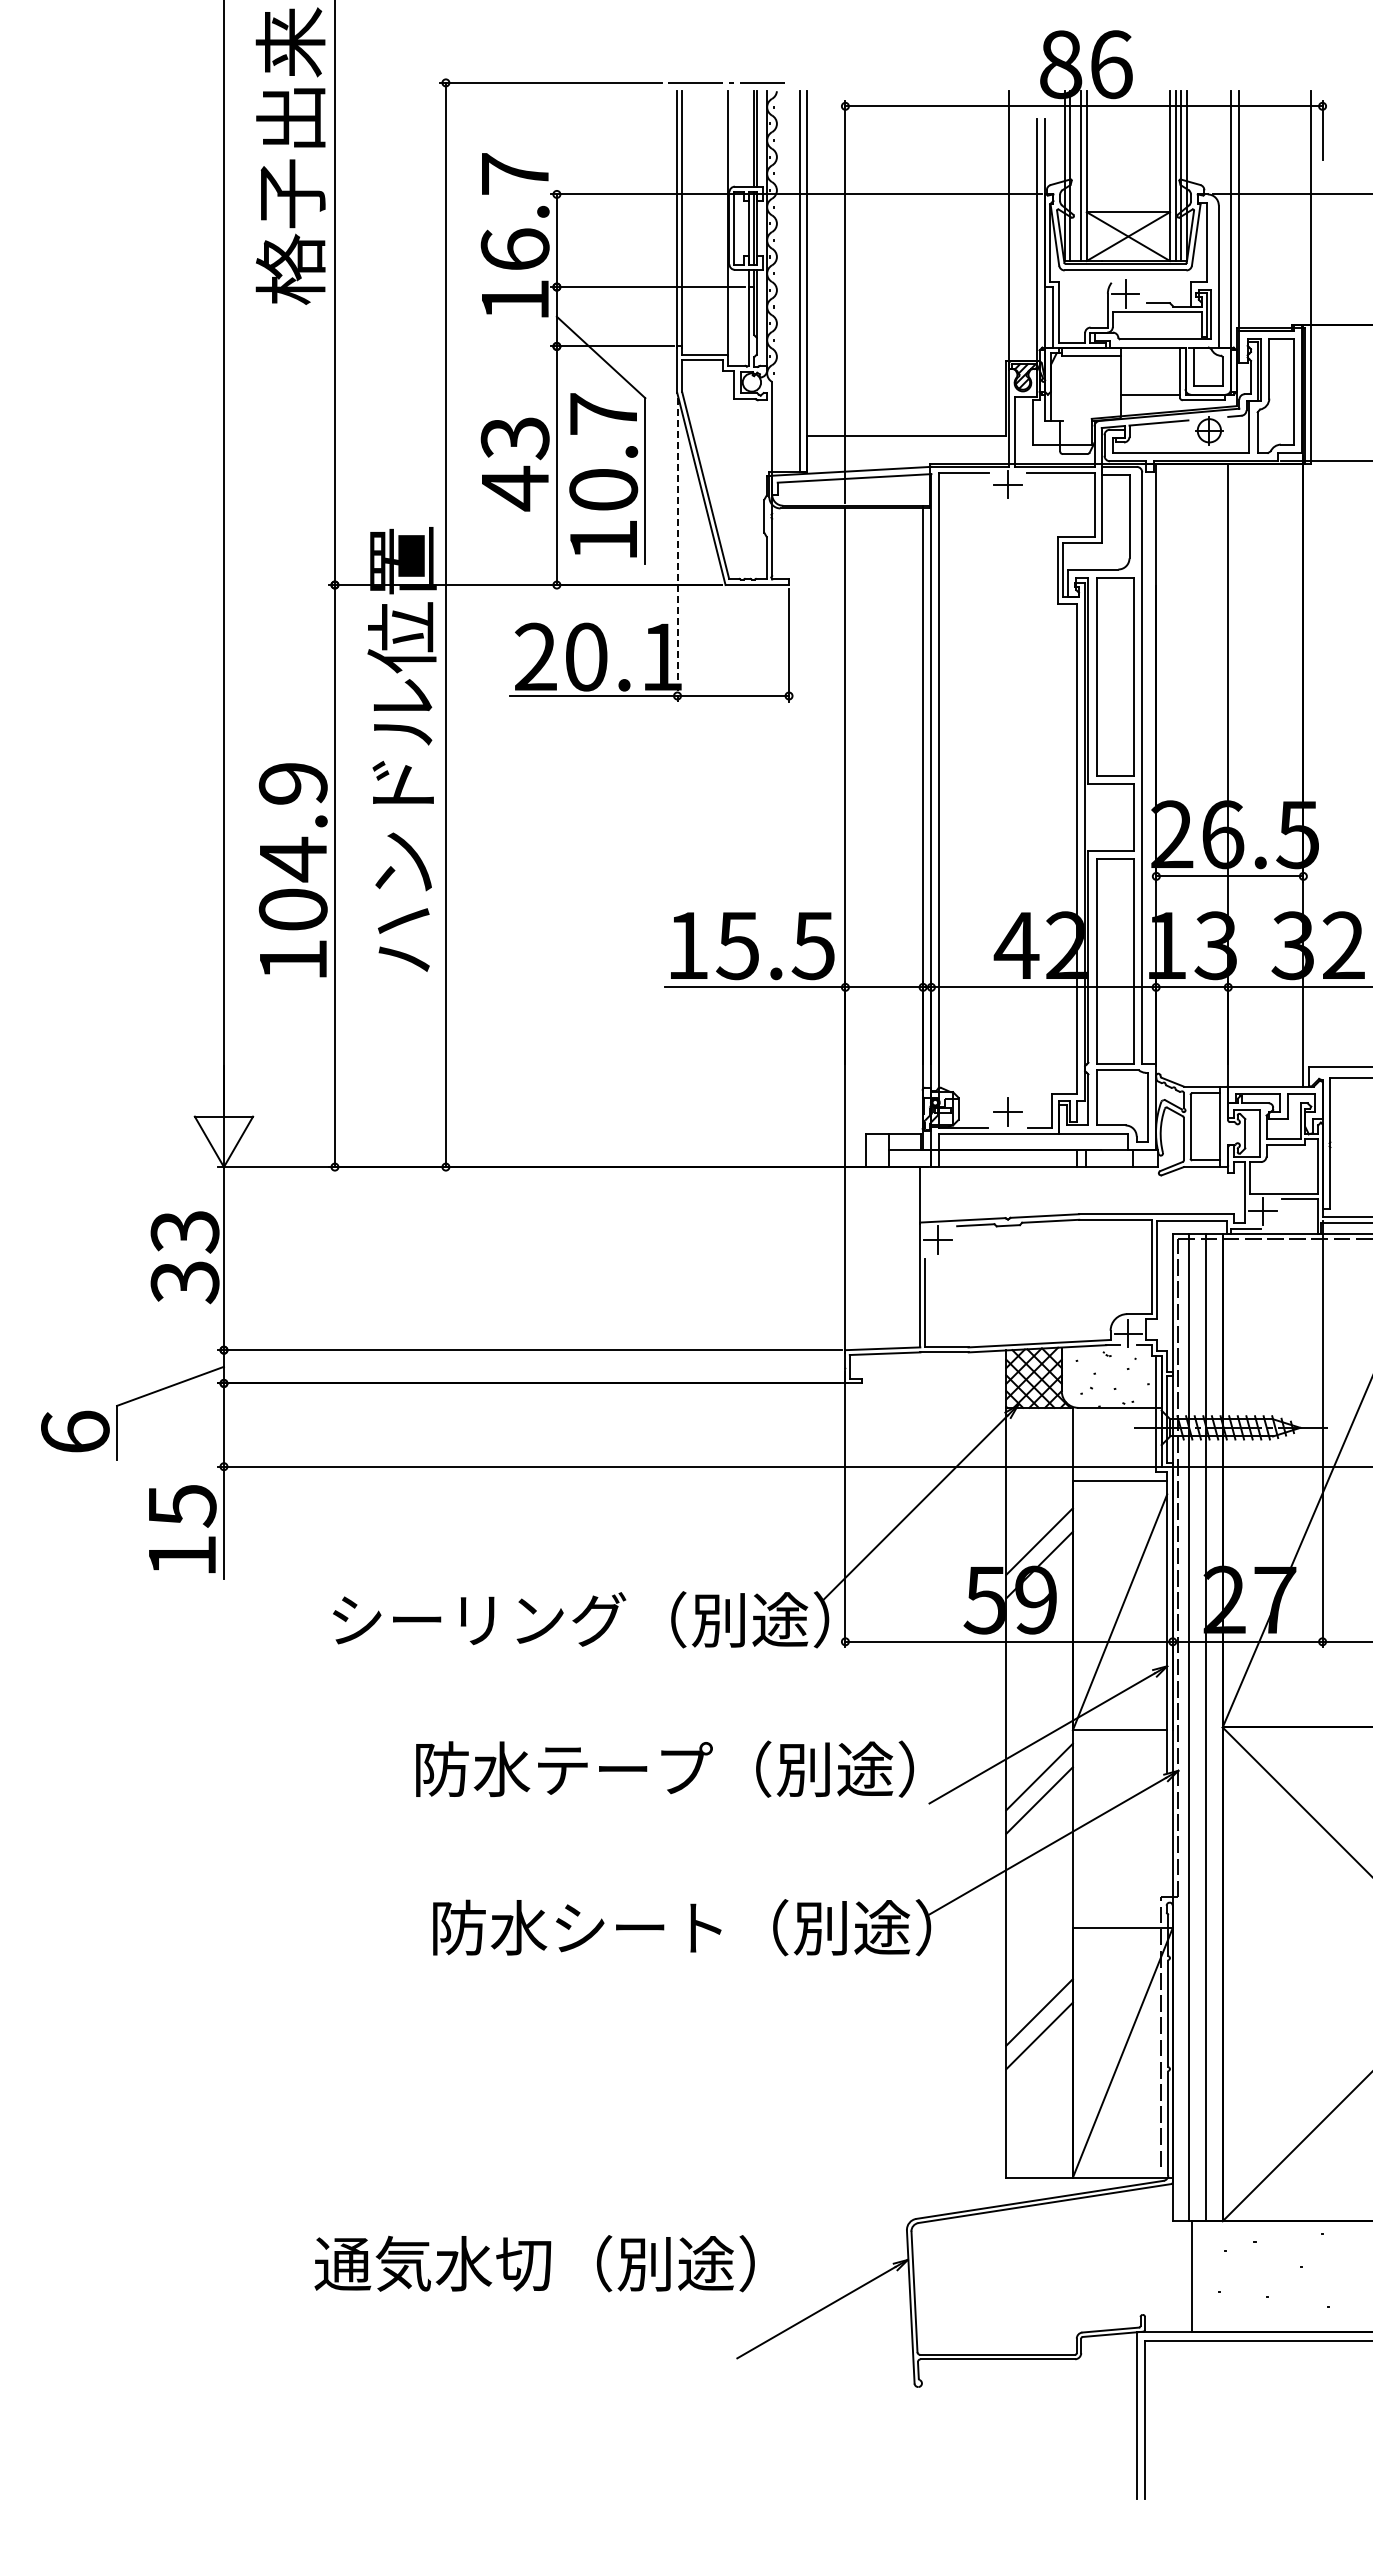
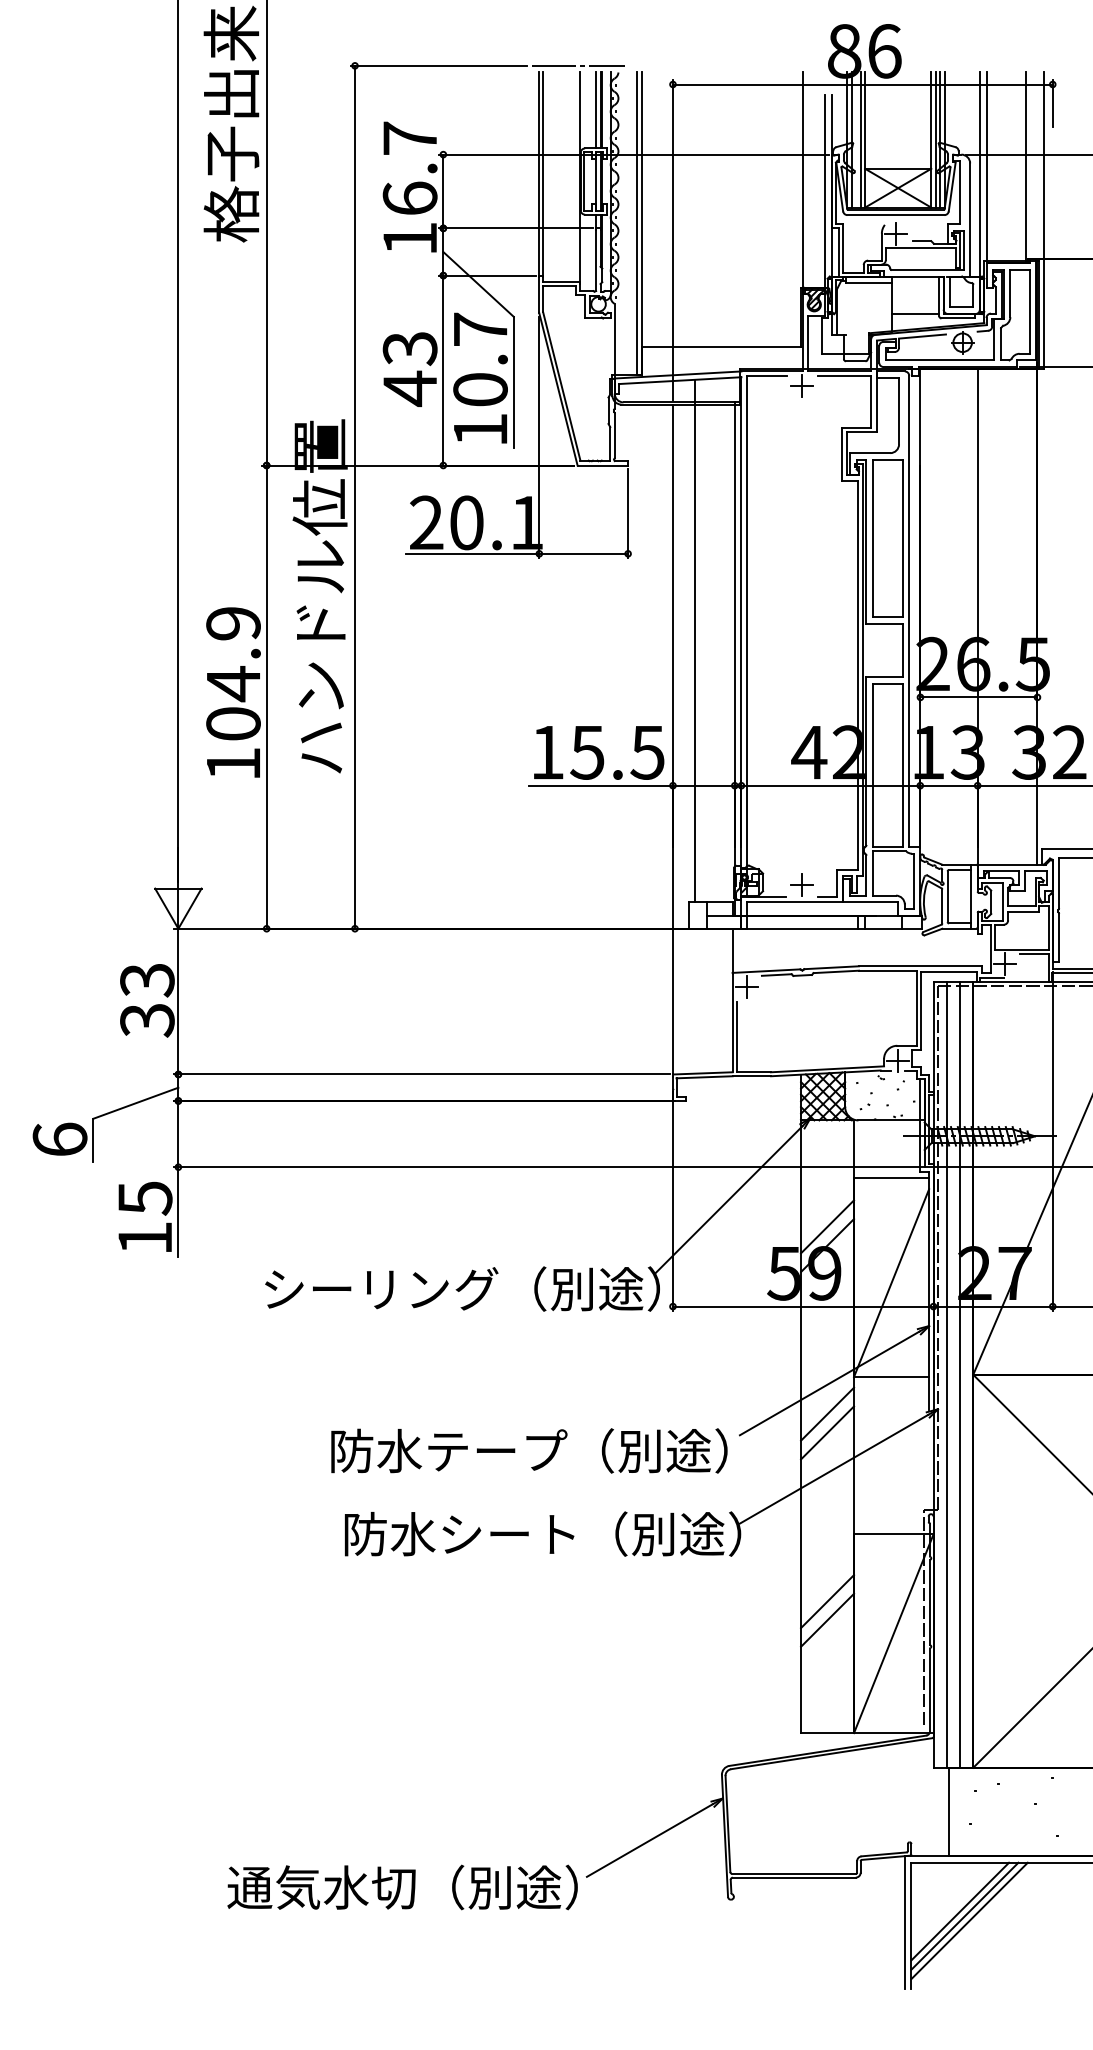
line: (748, 138) -> (595, 110), added
line: (1289, 210) -> (1026, 167), added
line: (677, 550) -> (539, 438), dashed -> solid
line: (873, 805) -> (695, 640), added
text: (664, 1768) -> (528, 1450), moved
text: (534, 2263) -> (402, 1887), moved
line: (1206, 2401) -> (960, 1911), added
line: (1212, 2407) -> (965, 1916), added
line: (1218, 2413) -> (969, 1920), added

